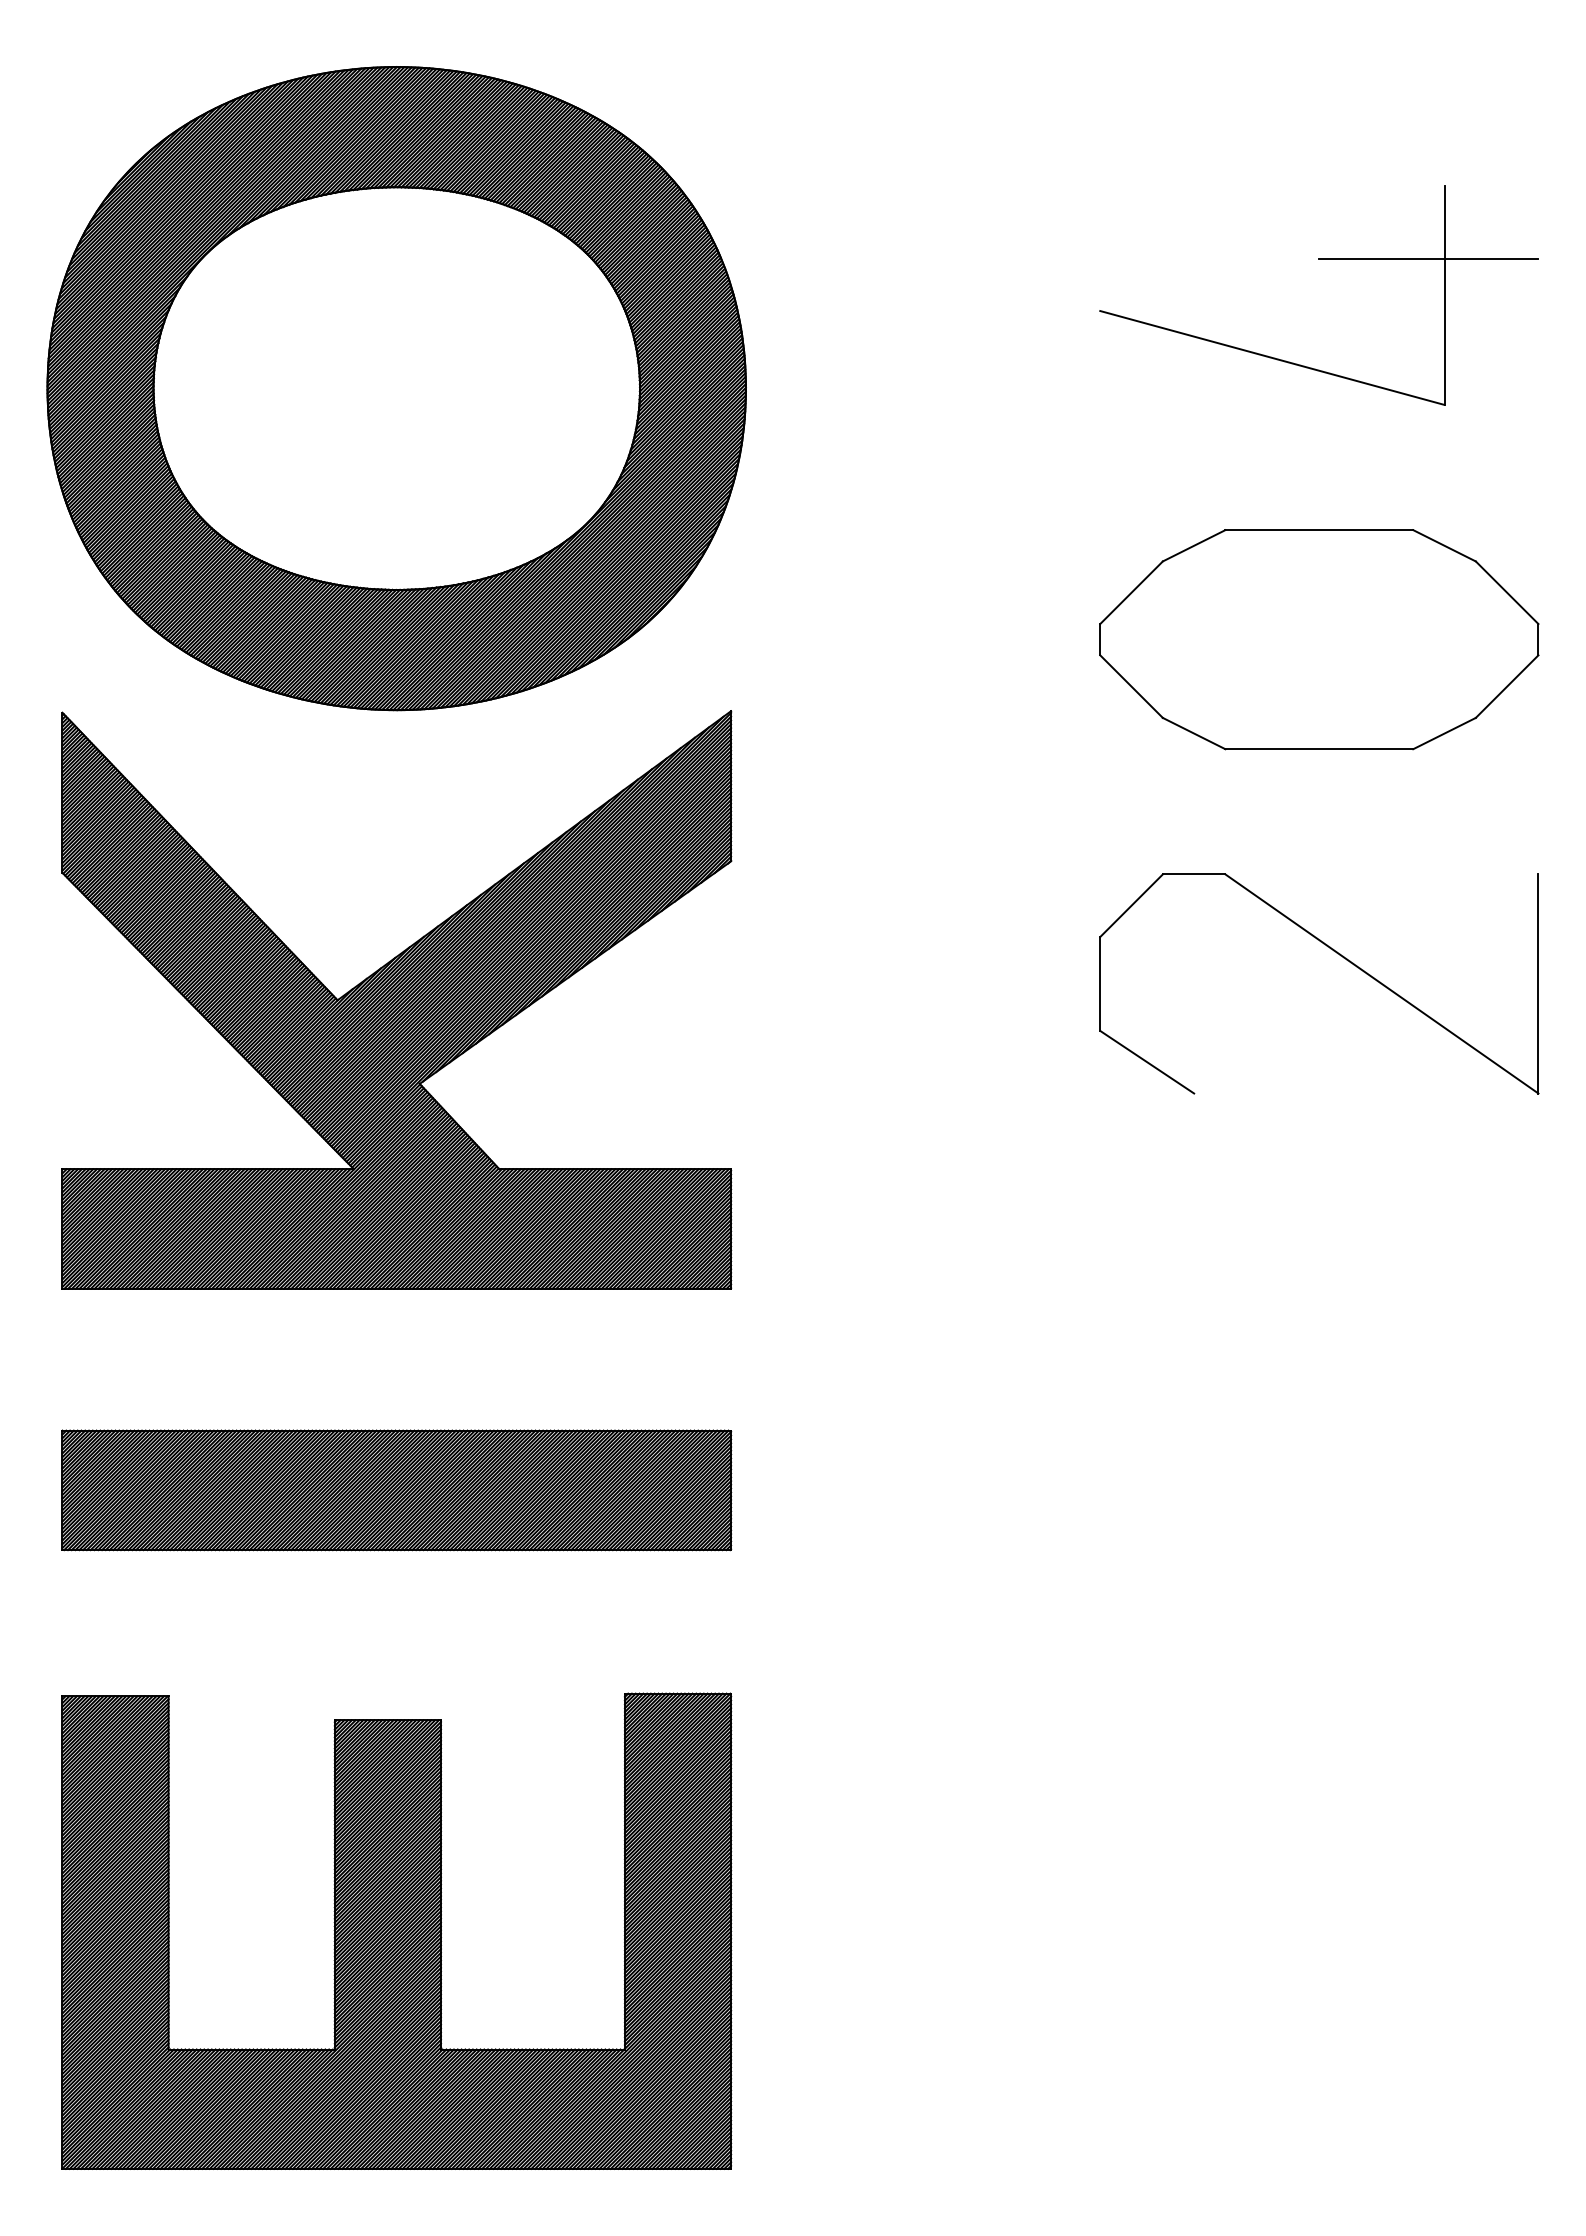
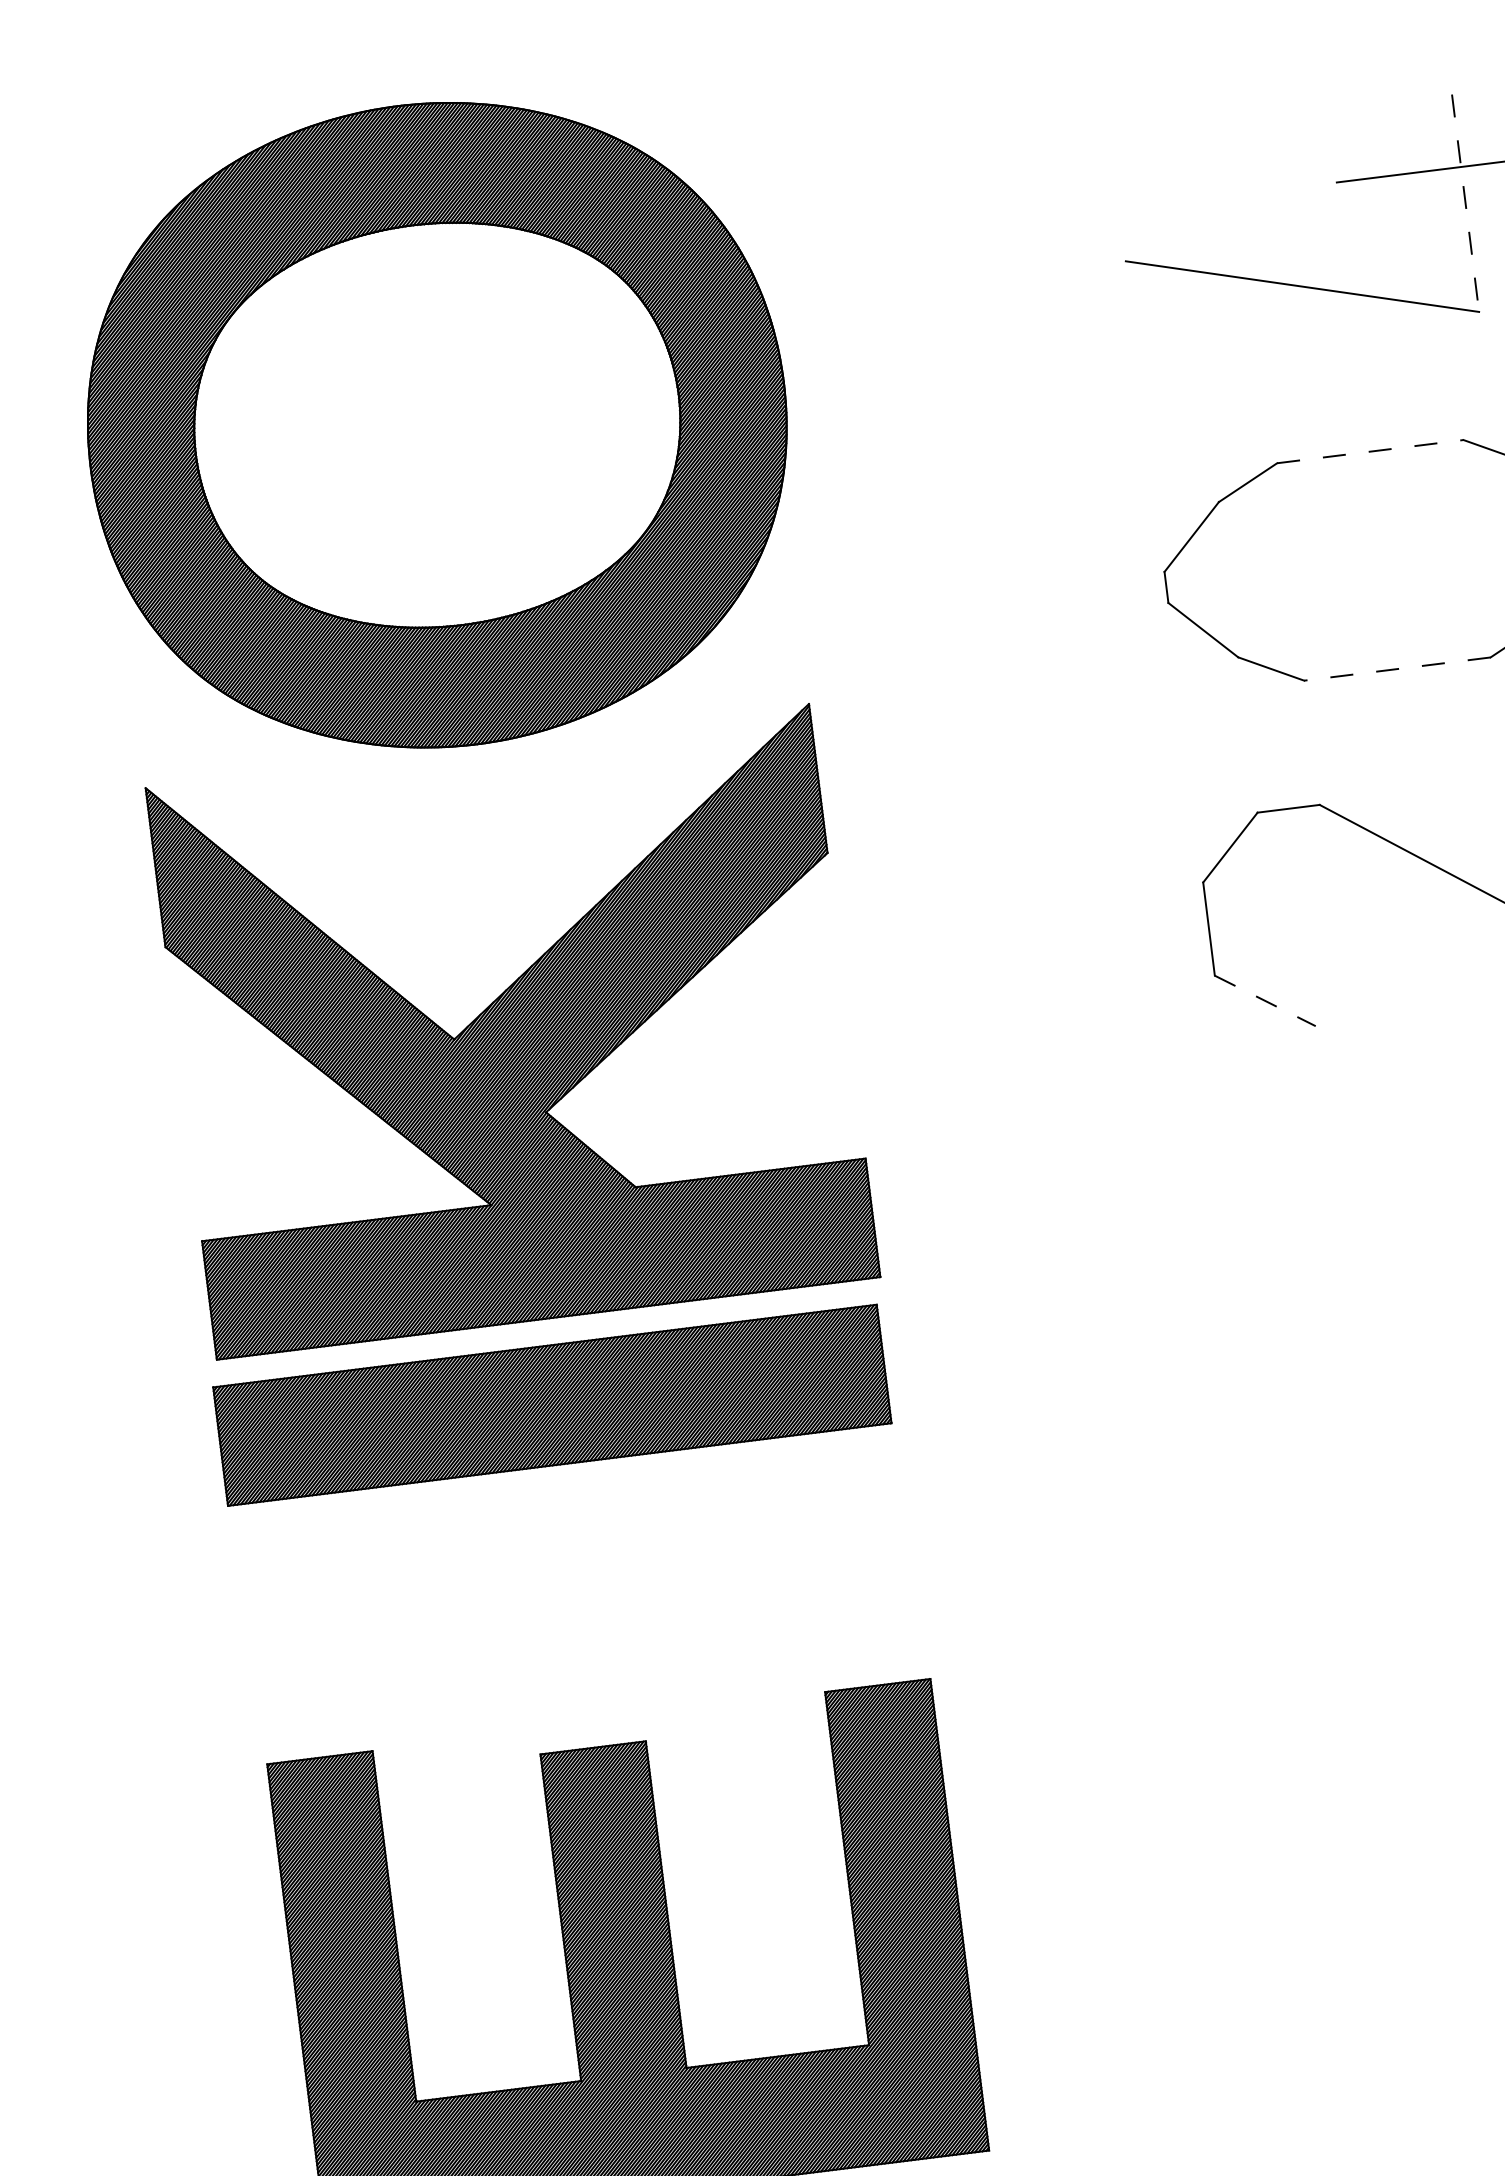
line: (1444, 295) -> (1465, 203), solid -> dashed
line: (1319, 530) -> (1370, 452), solid -> dashed
line: (1319, 749) -> (1397, 669), solid -> dashed
line: (1147, 1062) -> (1265, 1001), solid -> dashed
part: (396, 1490) -> (552, 1405), moved

